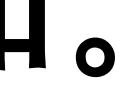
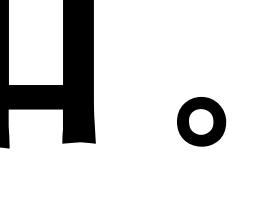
part: (94, 57) -> (200, 122), size x0.6

